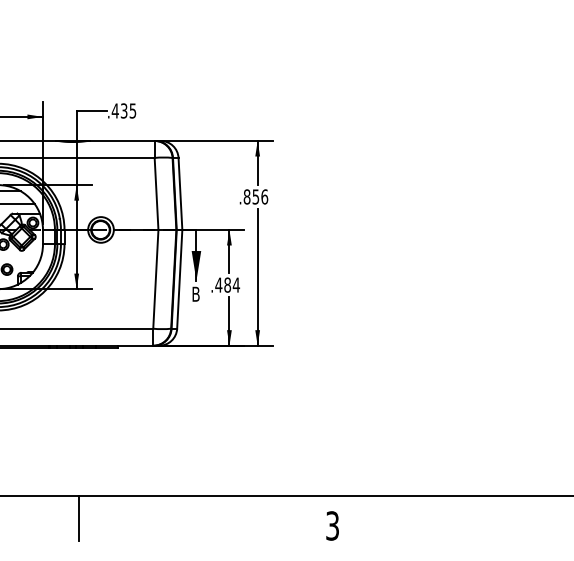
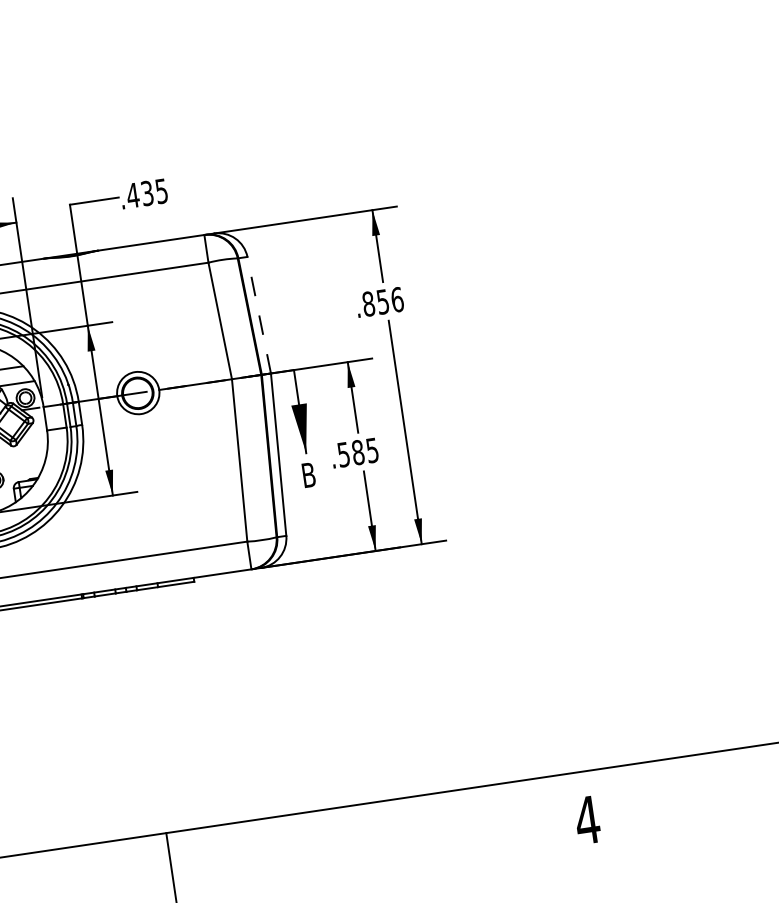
line: (180, 193) -> (259, 314), solid -> dashed
text: (227, 284) -> (357, 451), .484 -> .585
text: (332, 525) -> (587, 819), 3 -> 4

